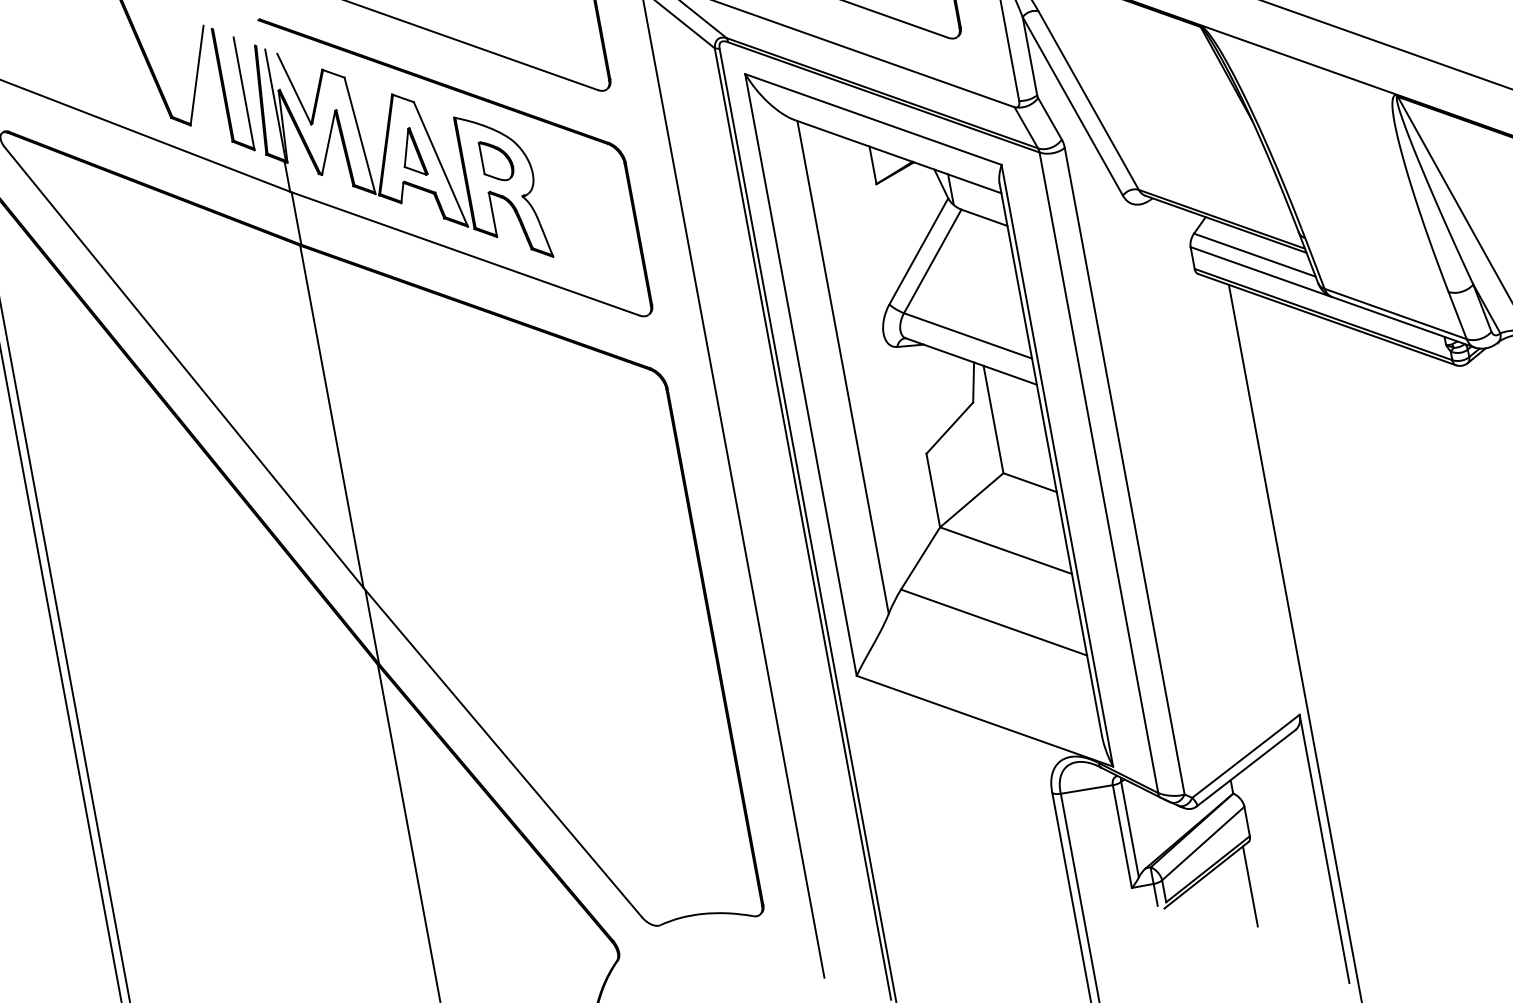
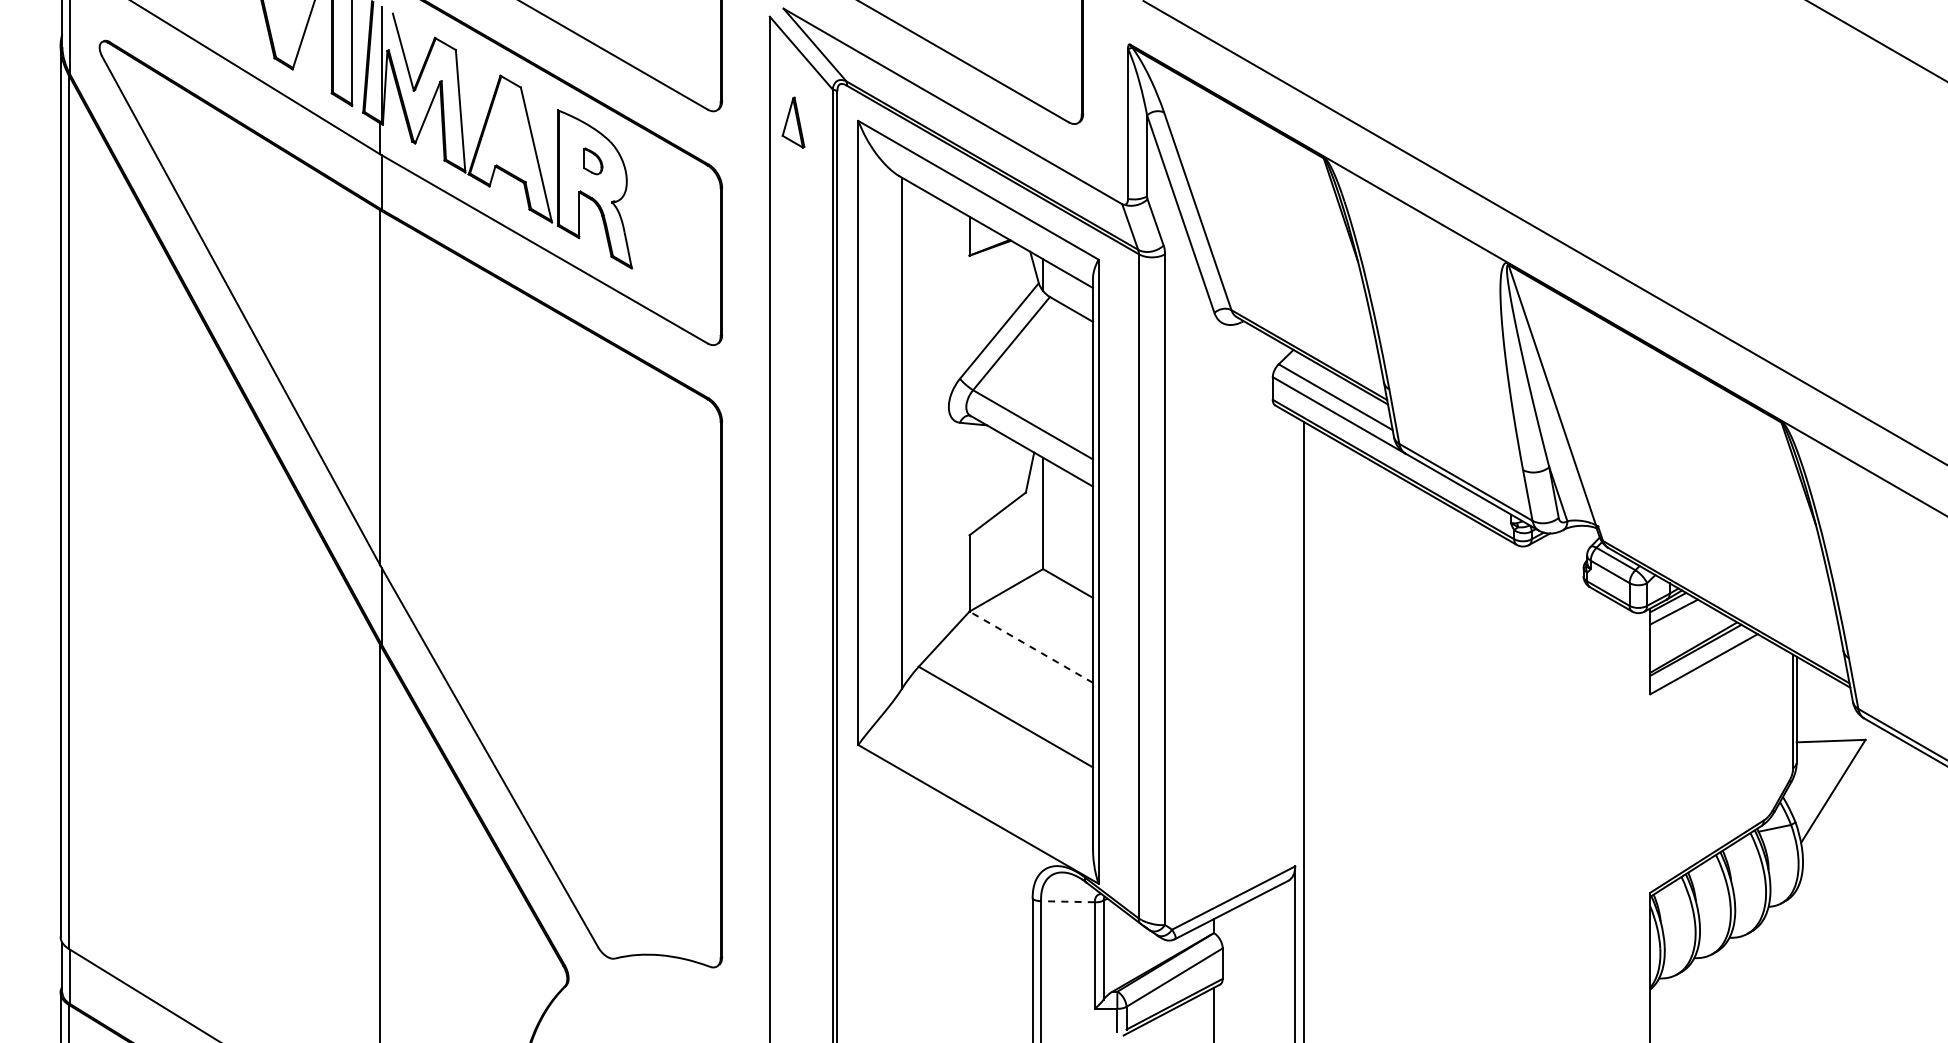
part: (412, 152) -> (793, 122), moved
part: (497, 160) -> (593, 161), size x0.6
line: (1005, 550) -> (1030, 646), solid -> dashed
line: (1086, 789) -> (1067, 901), solid -> dashed

